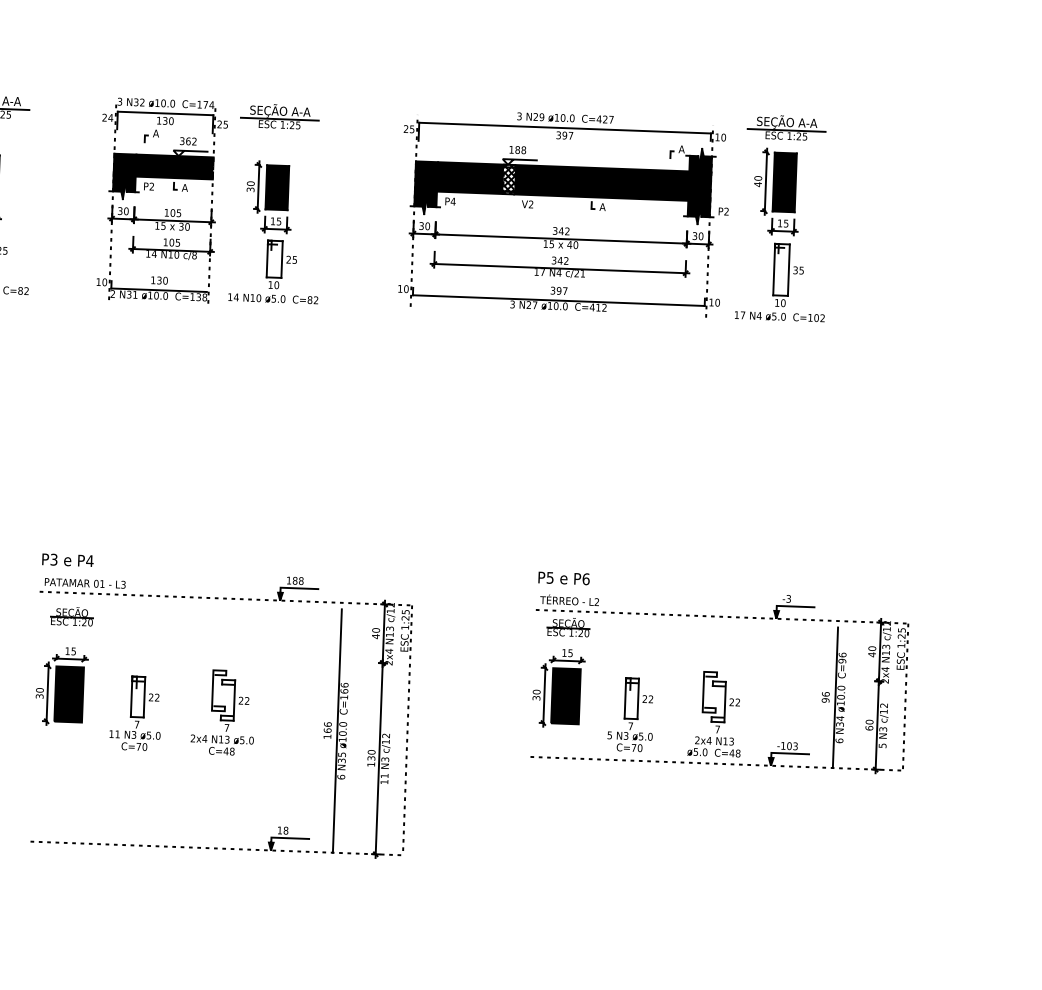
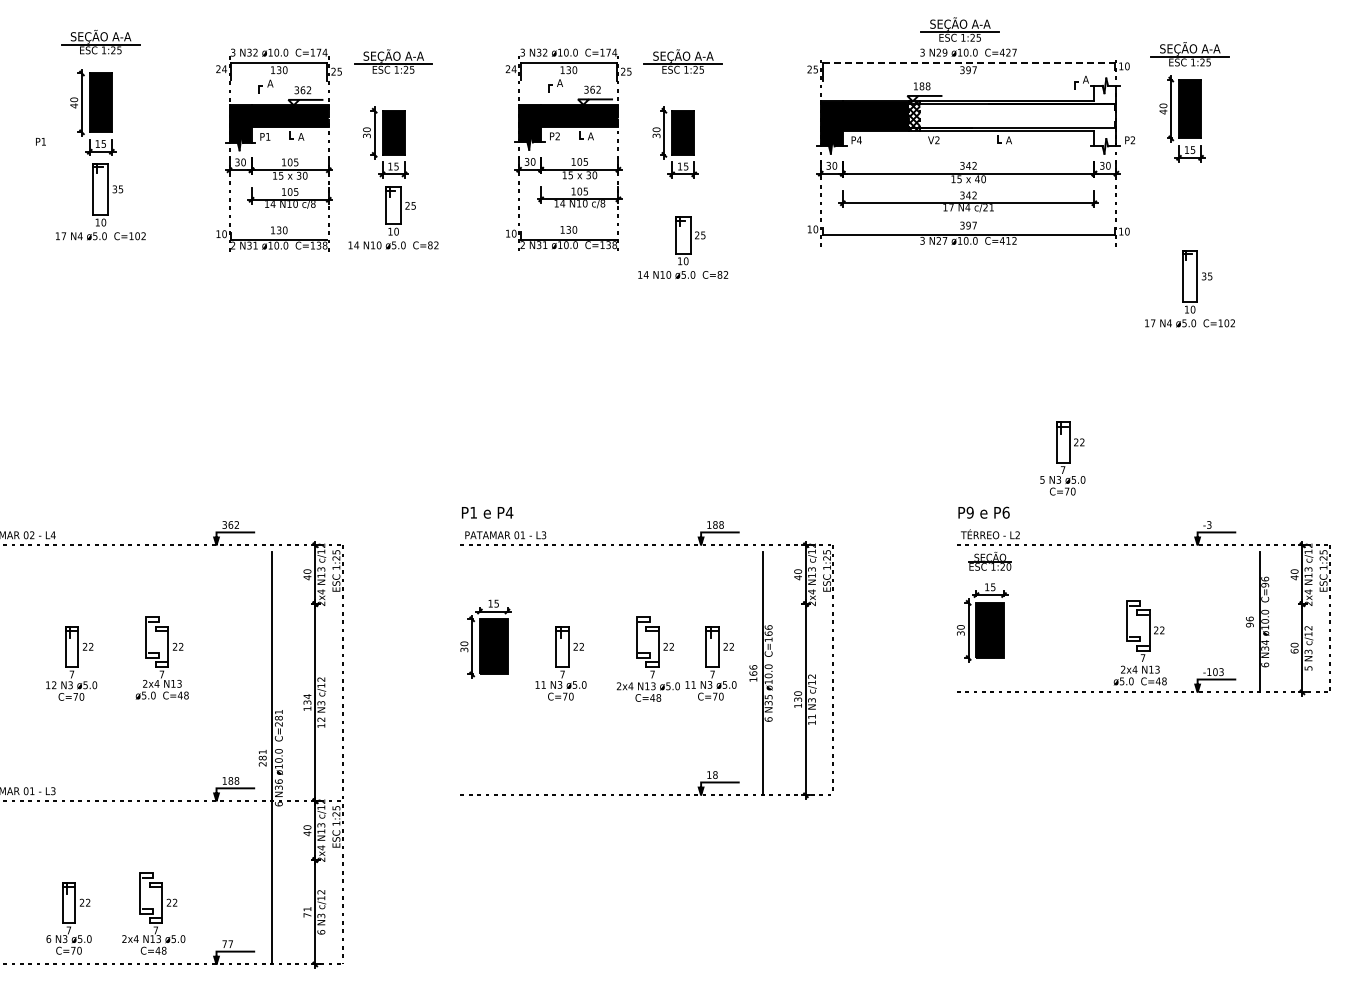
part: (557, 94) -> (959, 29), added
line: (565, 127) -> (968, 62), solid -> dashed
fill: (613, 182) -> (1018, 115), removed
part: (274, 271) -> (683, 247), moved
part: (780, 281) -> (1189, 288), moved
text: (53, 559) -> (473, 512), P3 -> P1
text: (549, 577) -> (969, 512), P5 -> P9
part: (71, 616) -> (493, 568), removed
part: (630, 714) -> (1062, 458), moved
part: (285, 719) -> (710, 663), added

